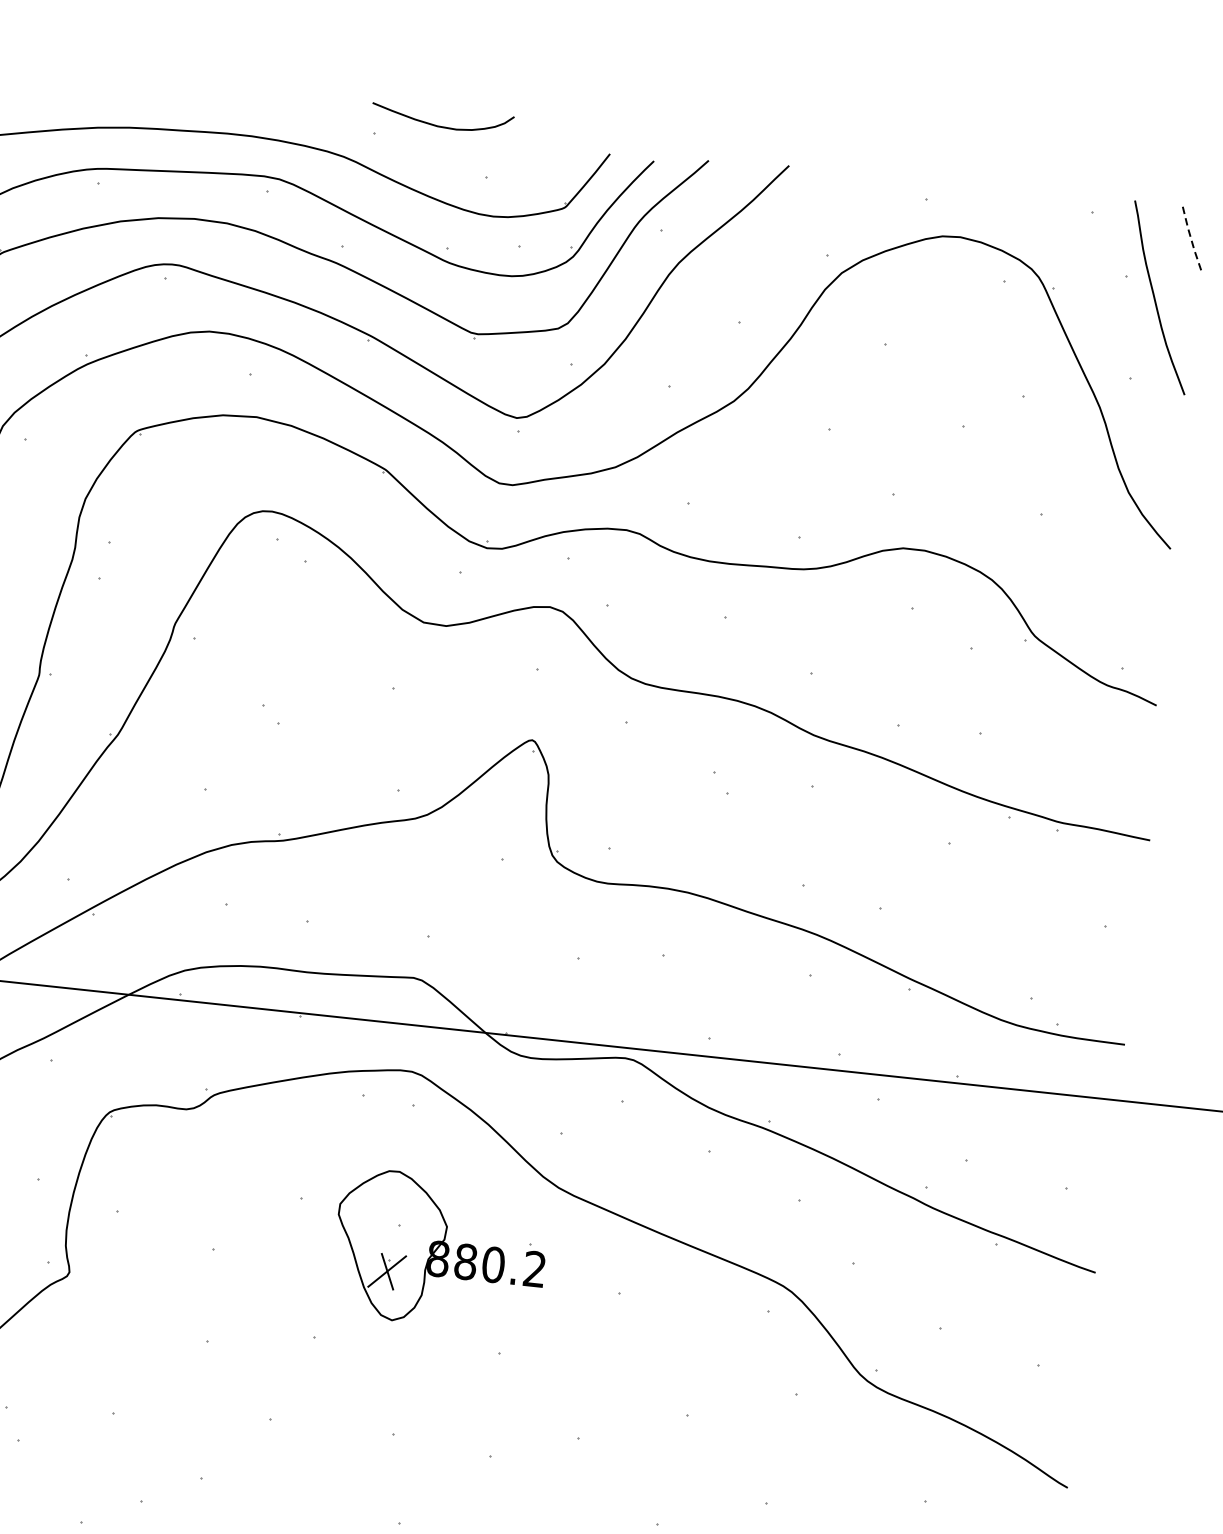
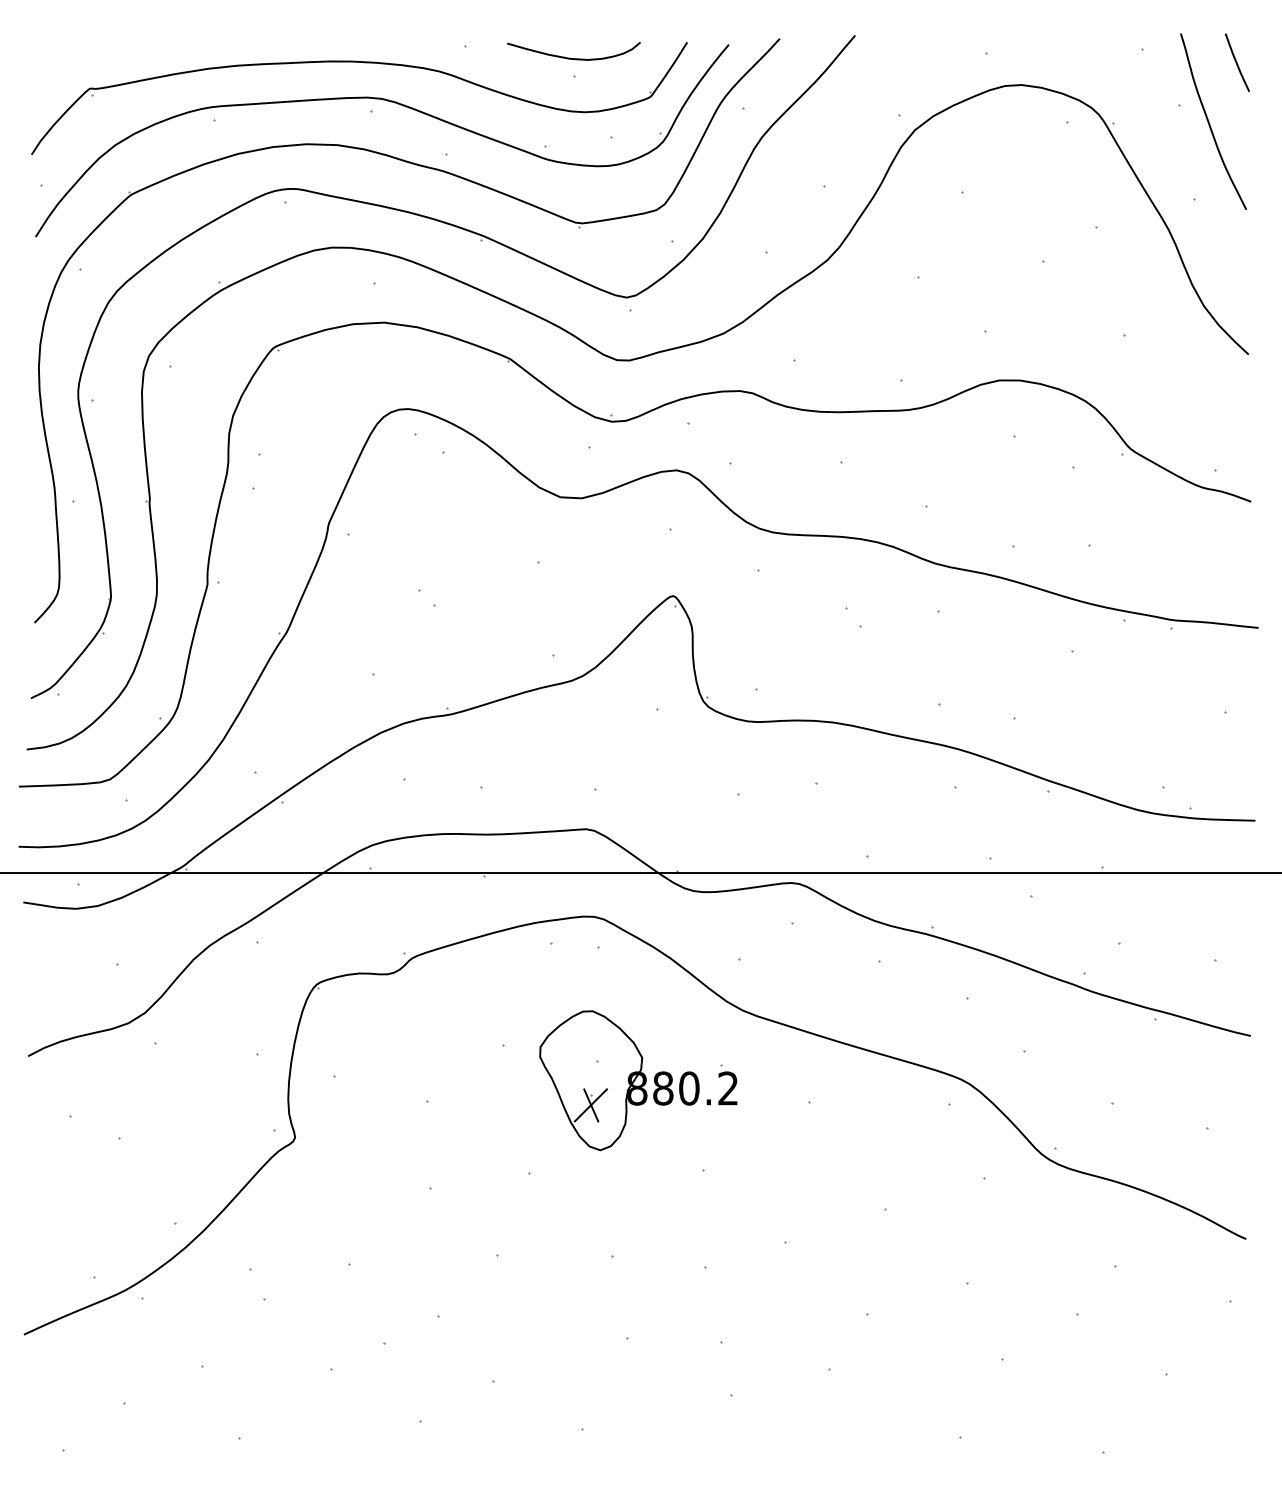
curve: (441, 126) -> (573, 58), moved
line: (1190, 237) -> (1236, 62), dashed -> solid

